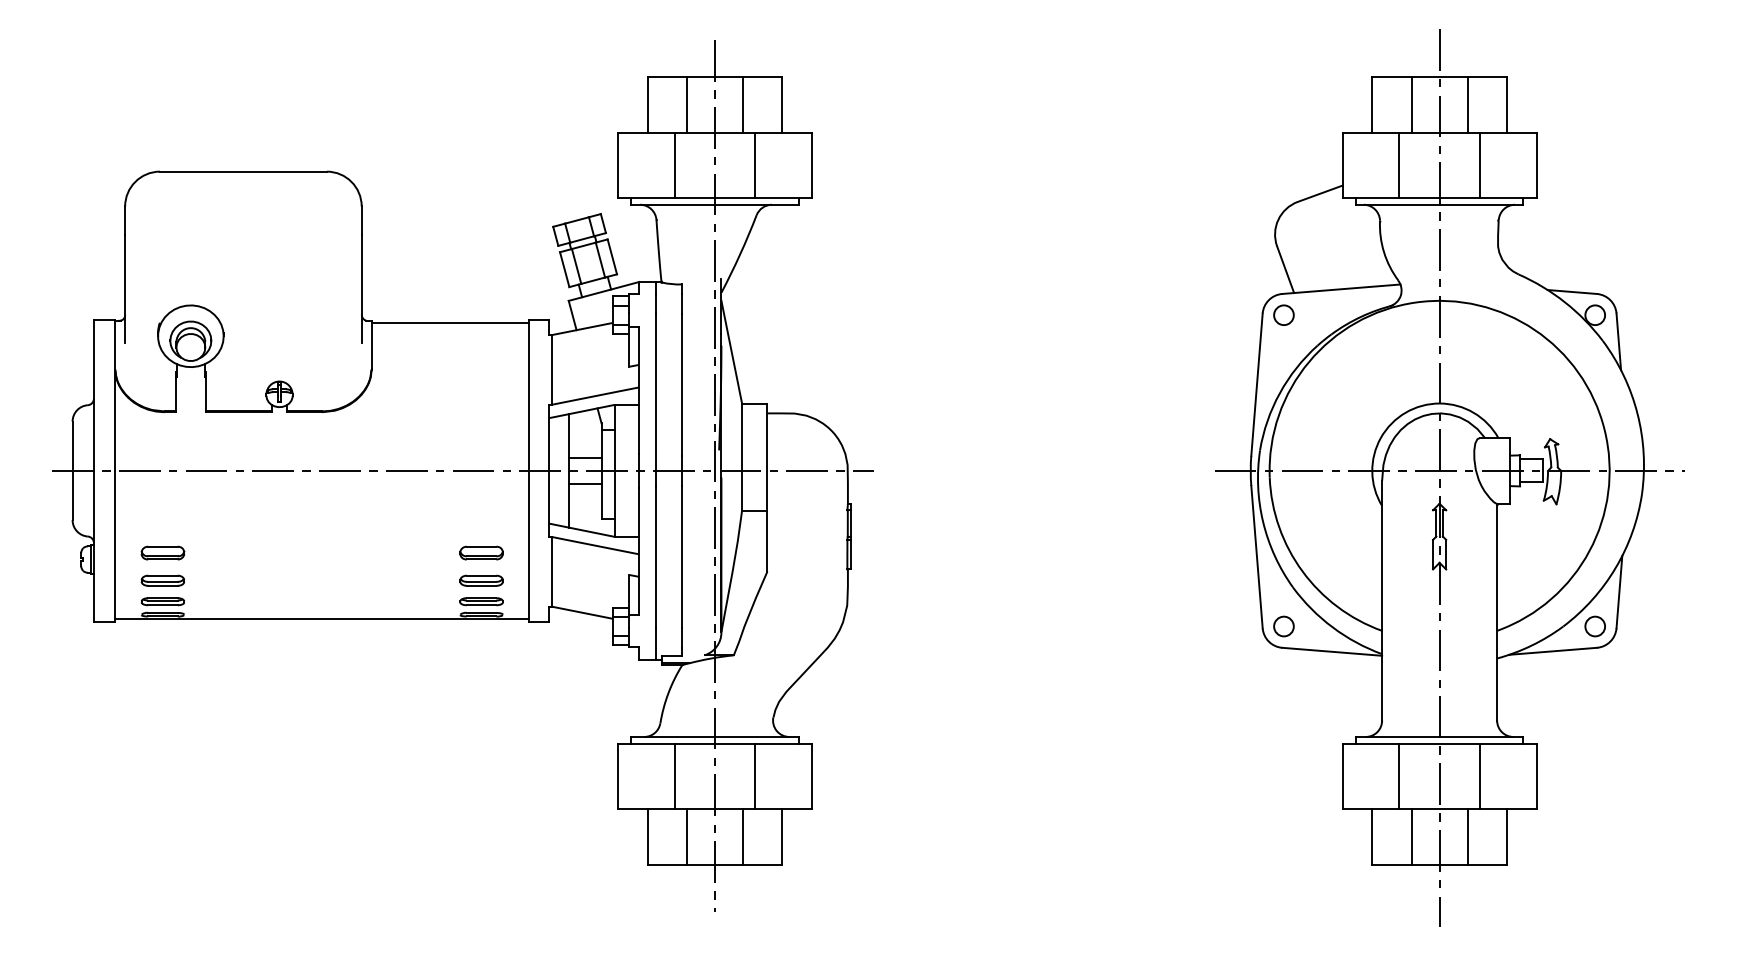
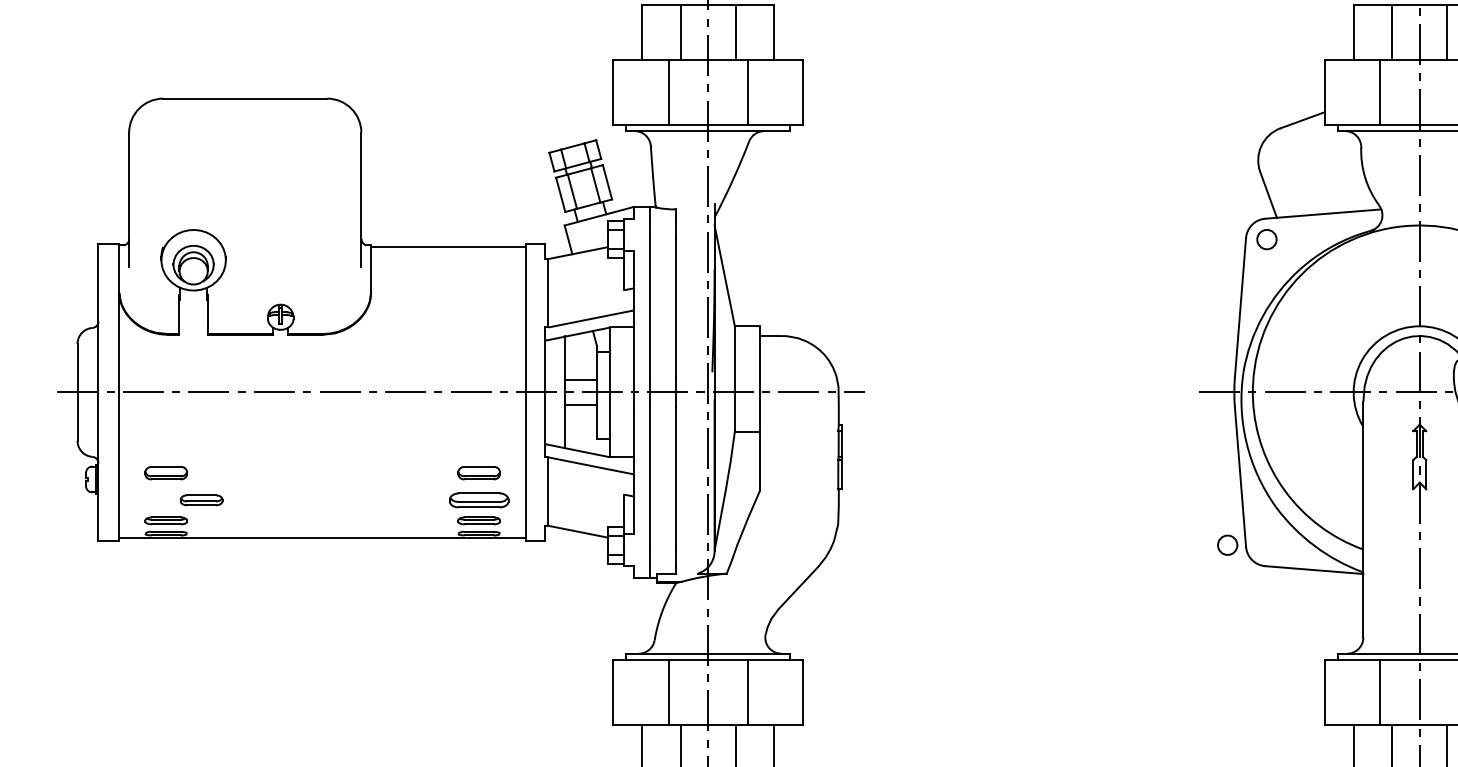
part: (162, 580) -> (201, 500), moved
part: (481, 580) -> (479, 500), size x1.4
circle: (1283, 626) -> (1227, 545), moved

